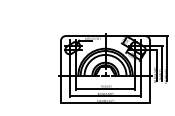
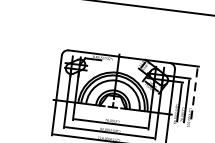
line: (167, 59) -> (194, 96), solid -> dashed

